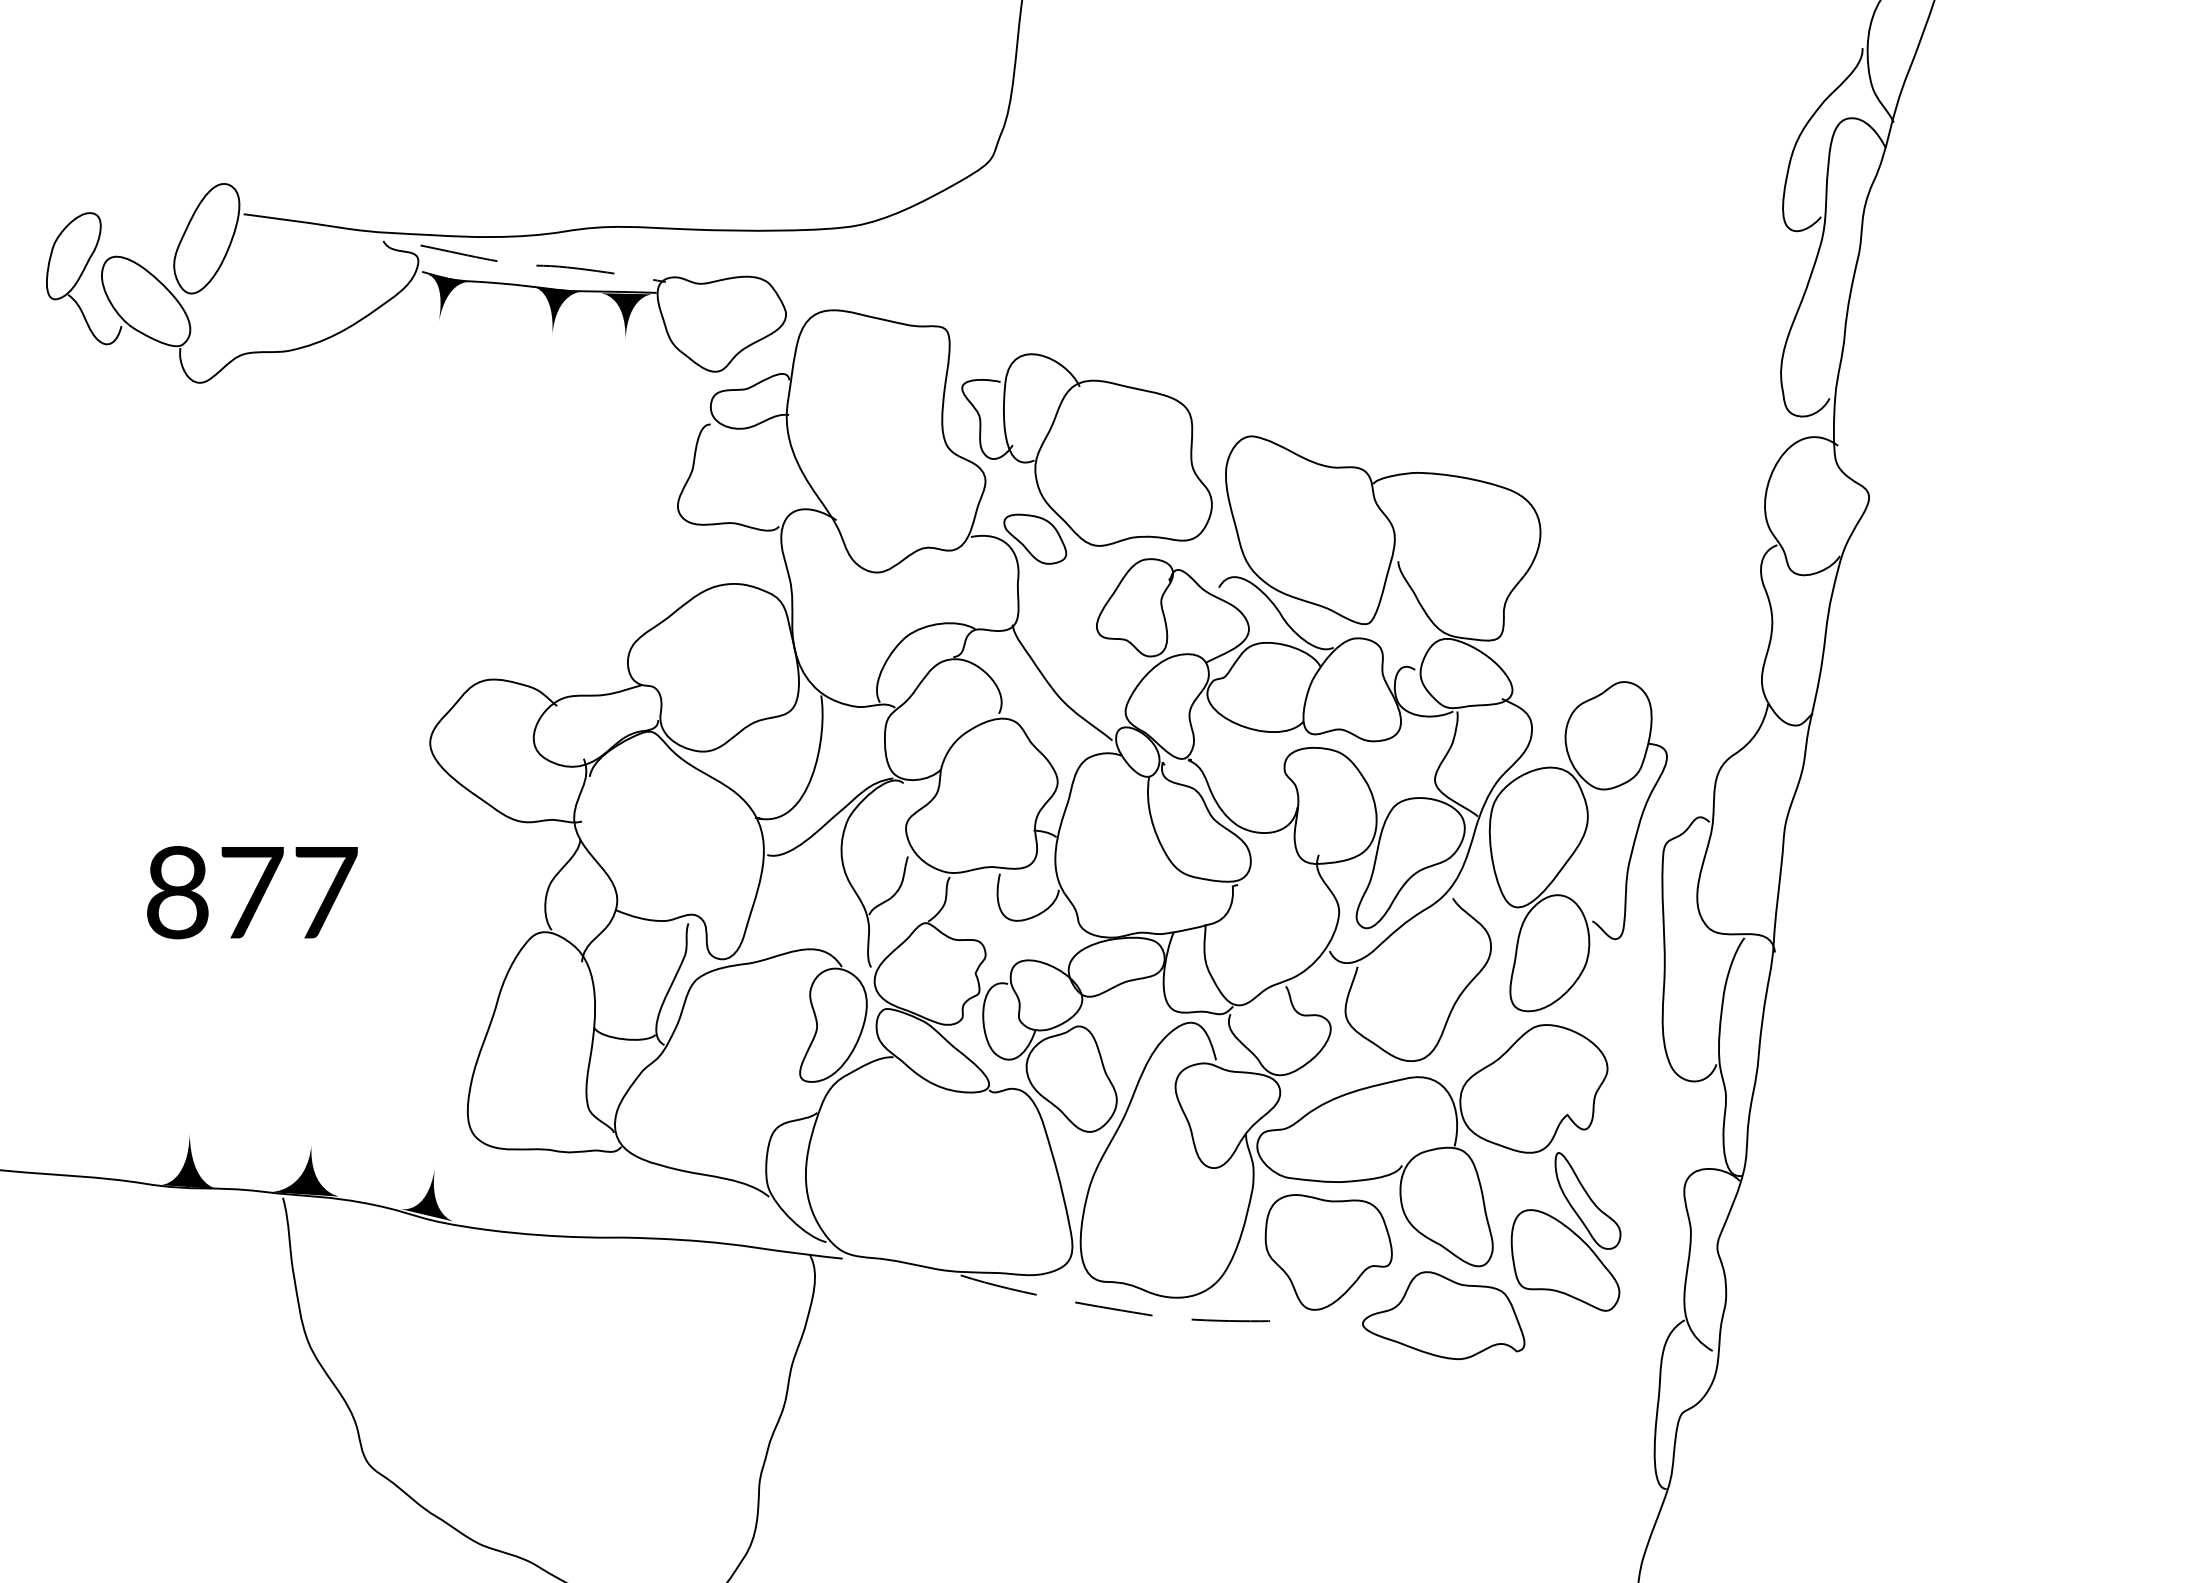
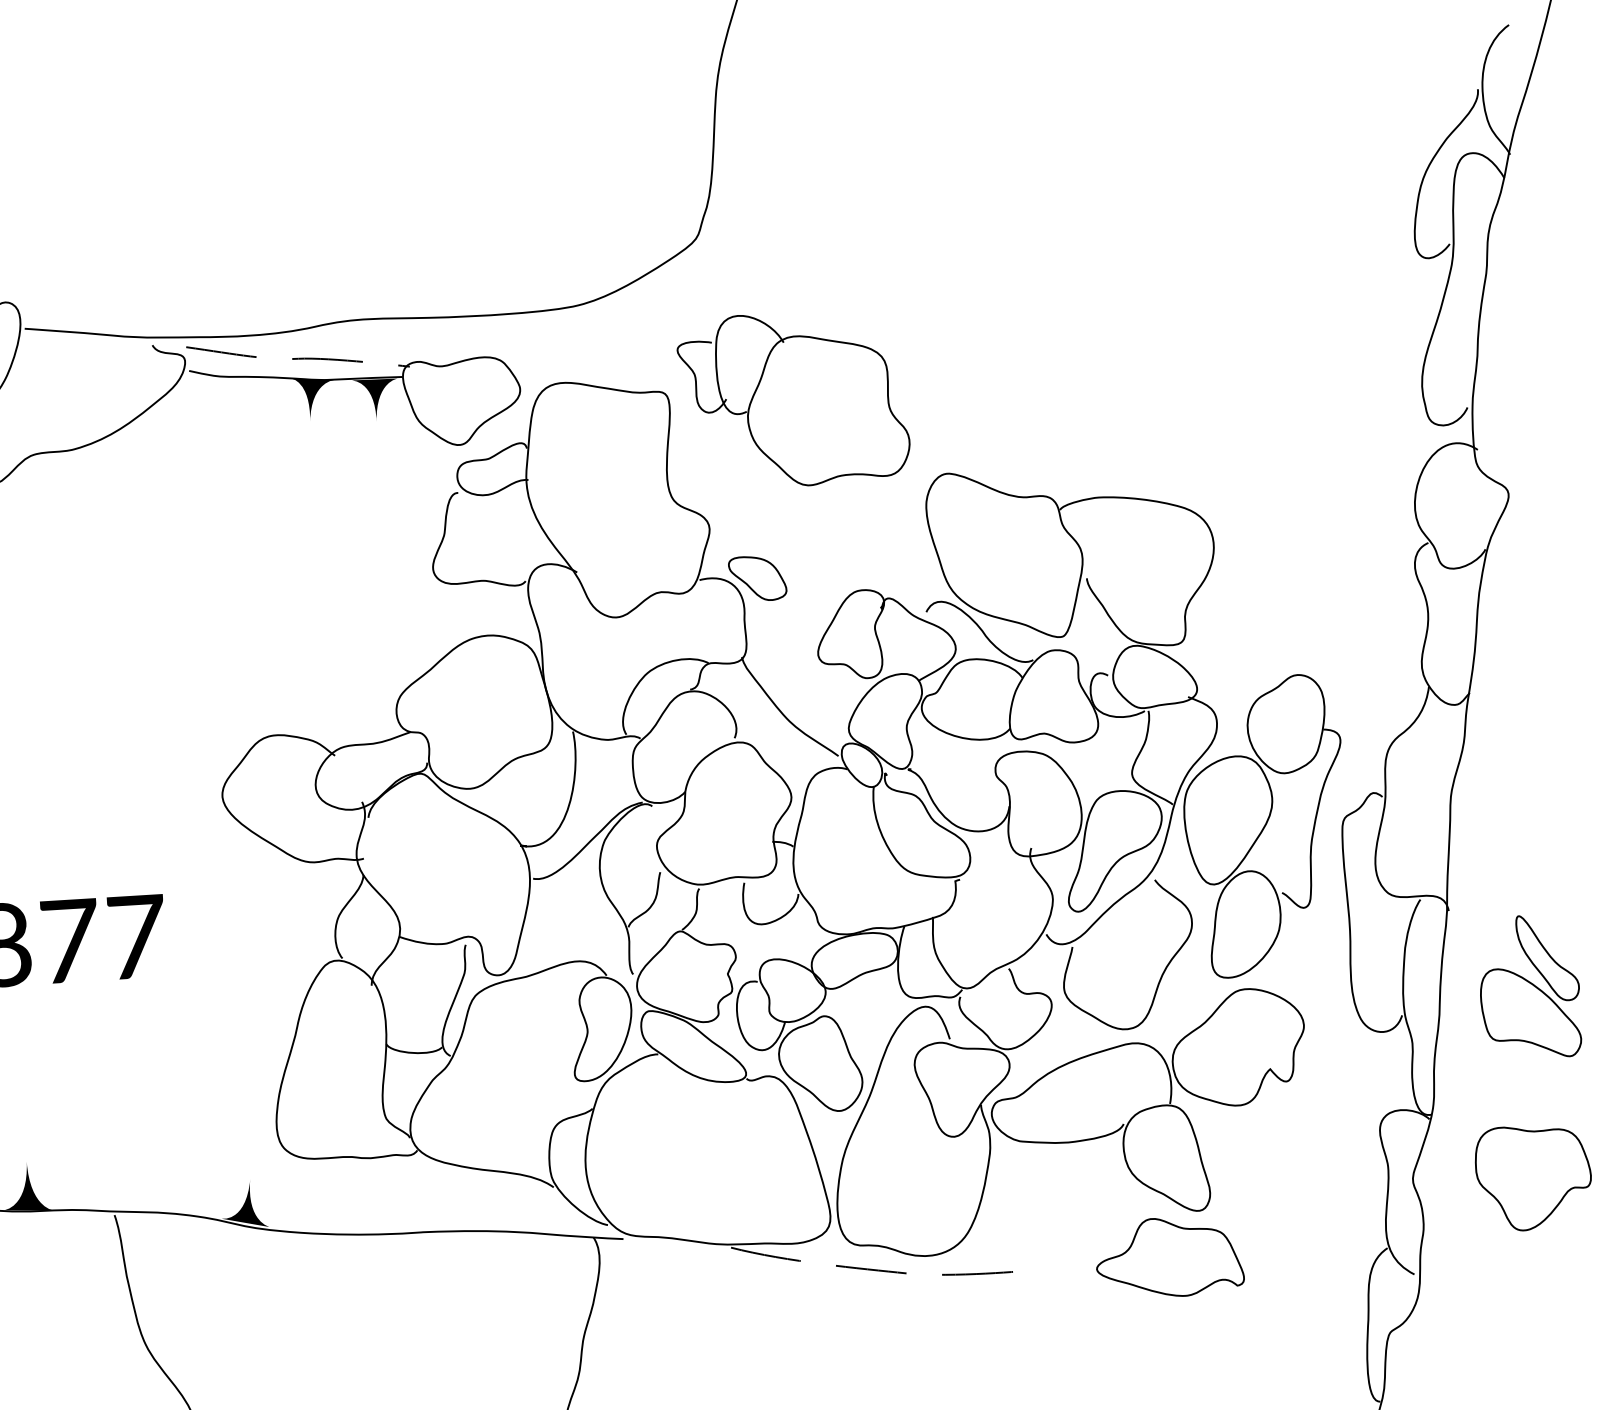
fill: (448, 298) -> (214, 393), removed
part: (1086, 449) -> (793, 398), moved
fill: (304, 1170) -> (132, 1189), removed
part: (1565, 1231) -> (1529, 986), moved
part: (1328, 1252) -> (1533, 1177), moved

